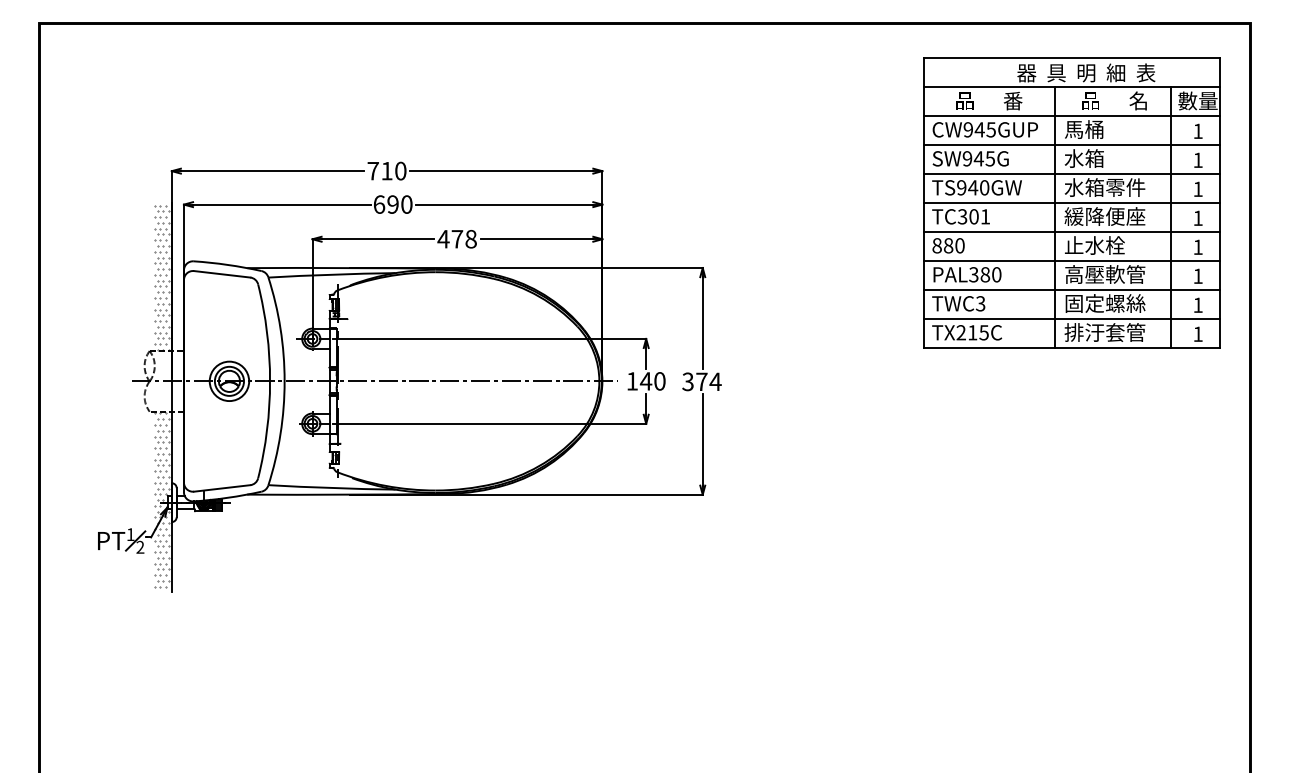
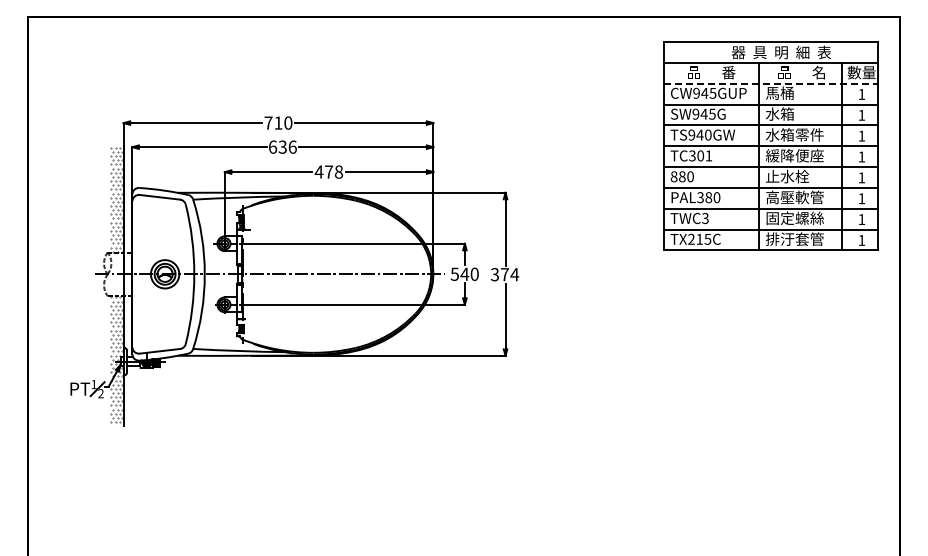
line: (1071, 116) -> (770, 83), solid -> dashed
text: (399, 203) -> (287, 146), 690 -> 636
text: (631, 380) -> (454, 273), 140 -> 540

